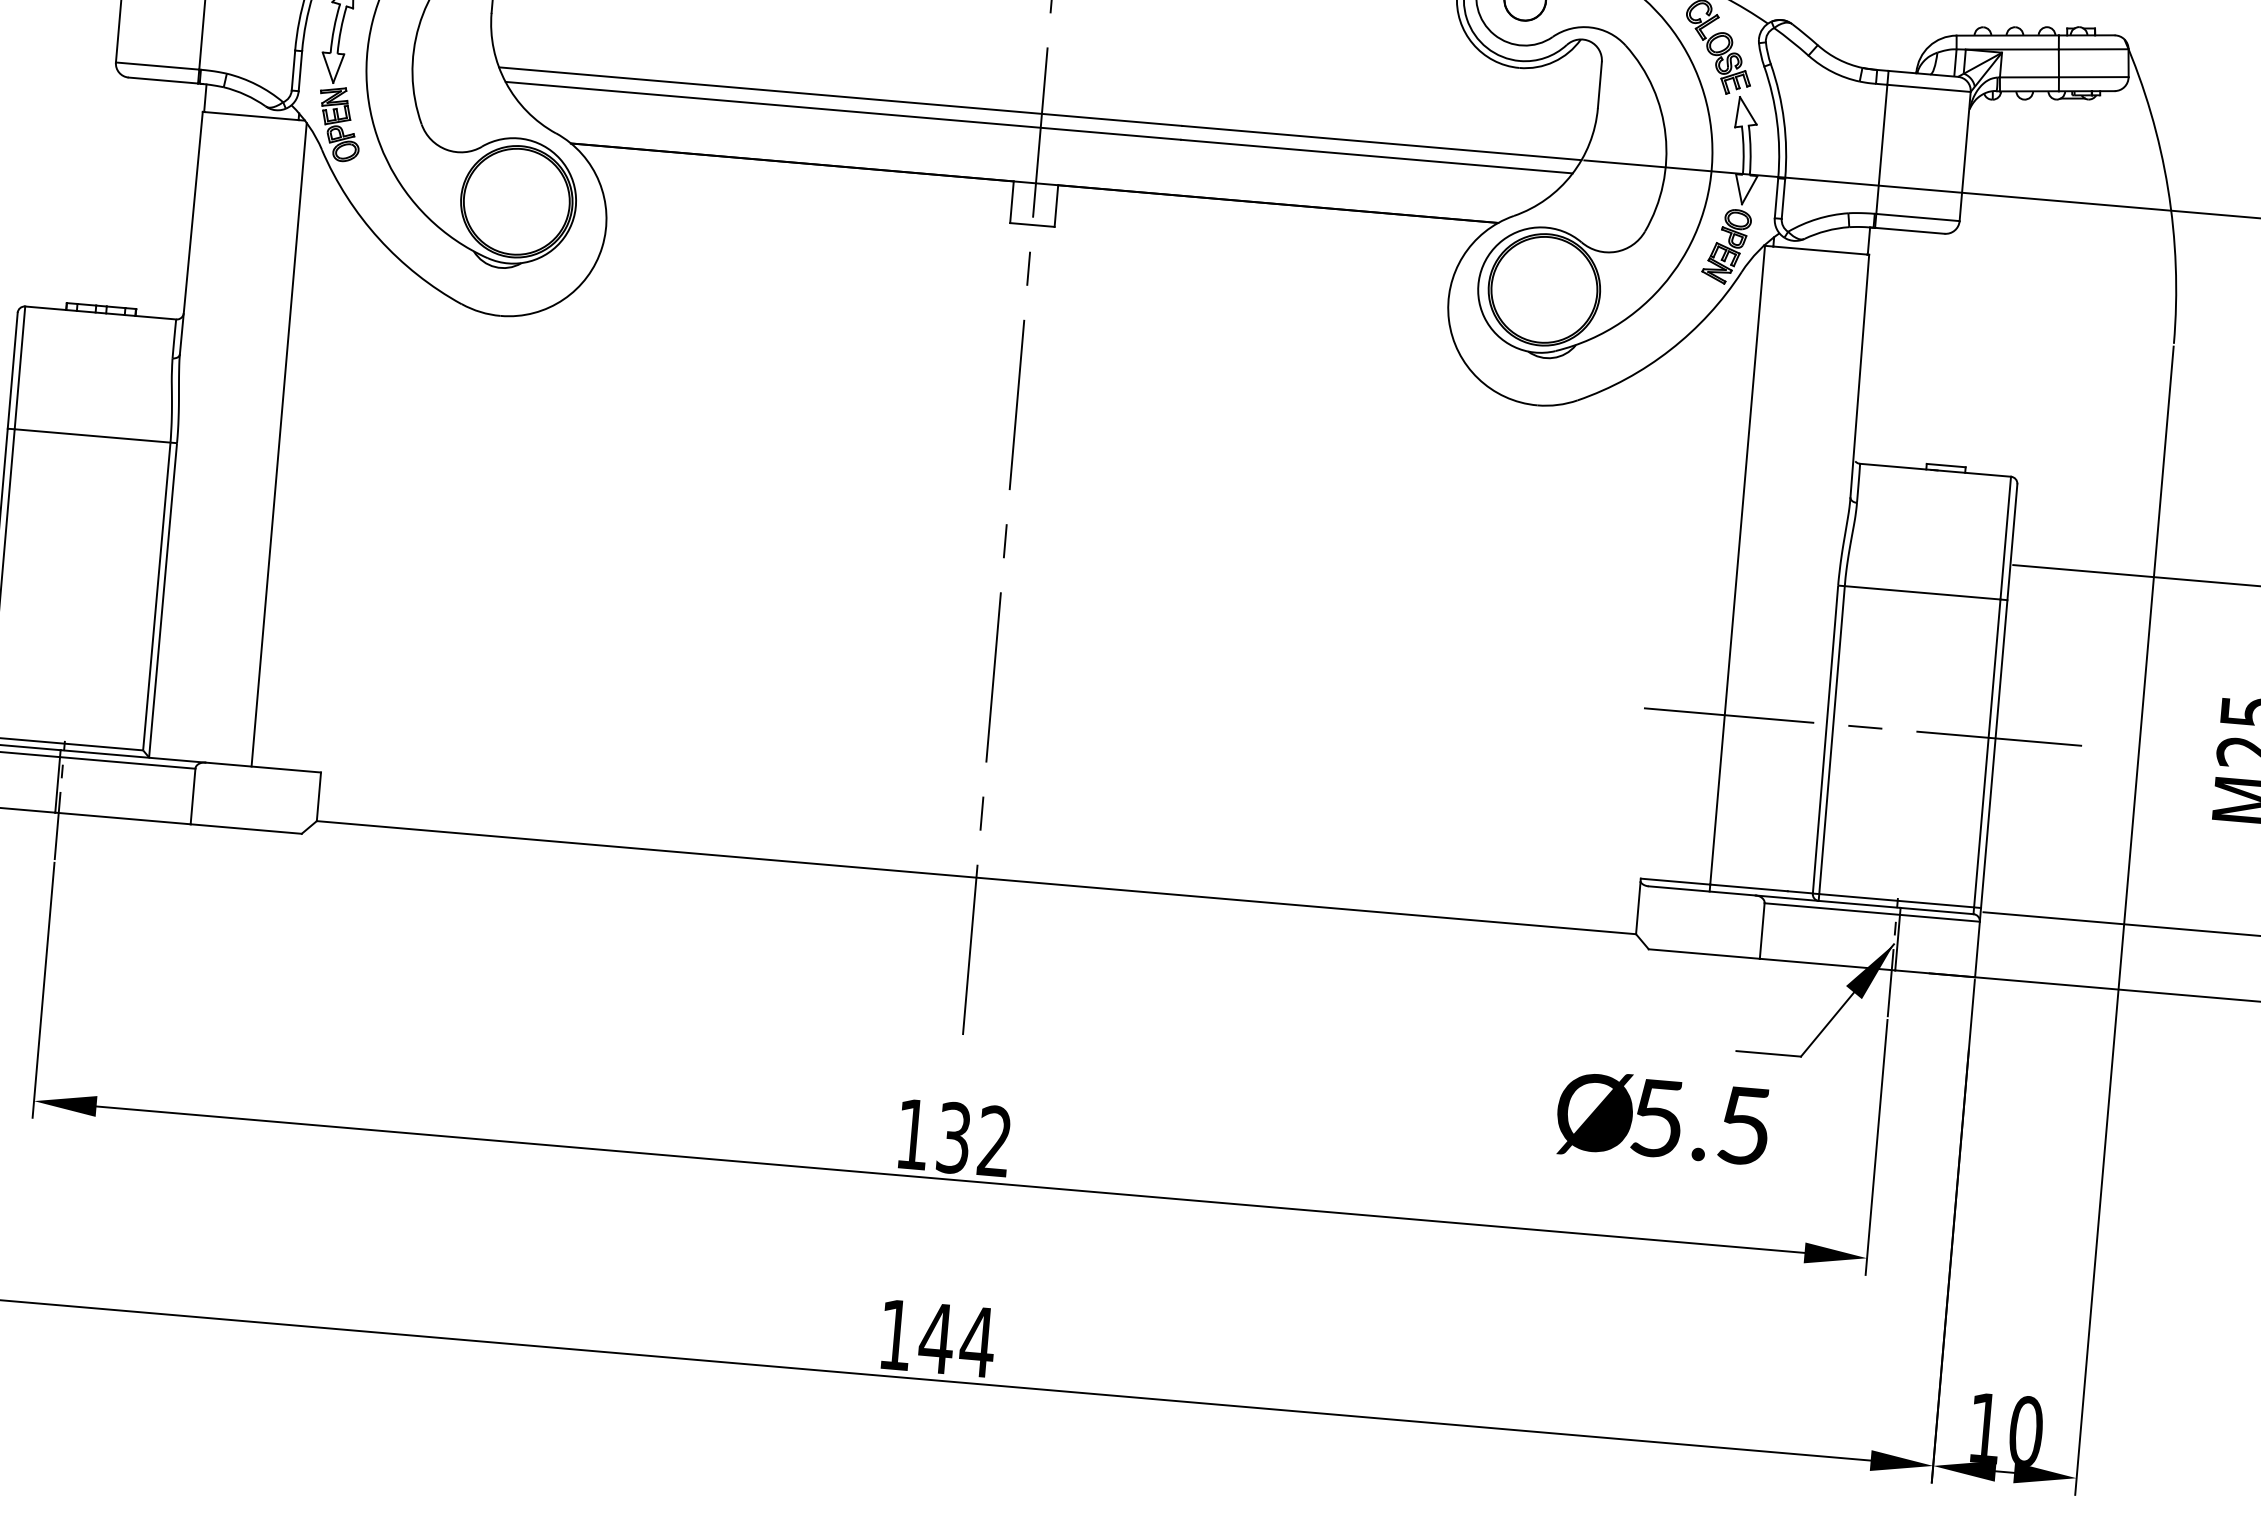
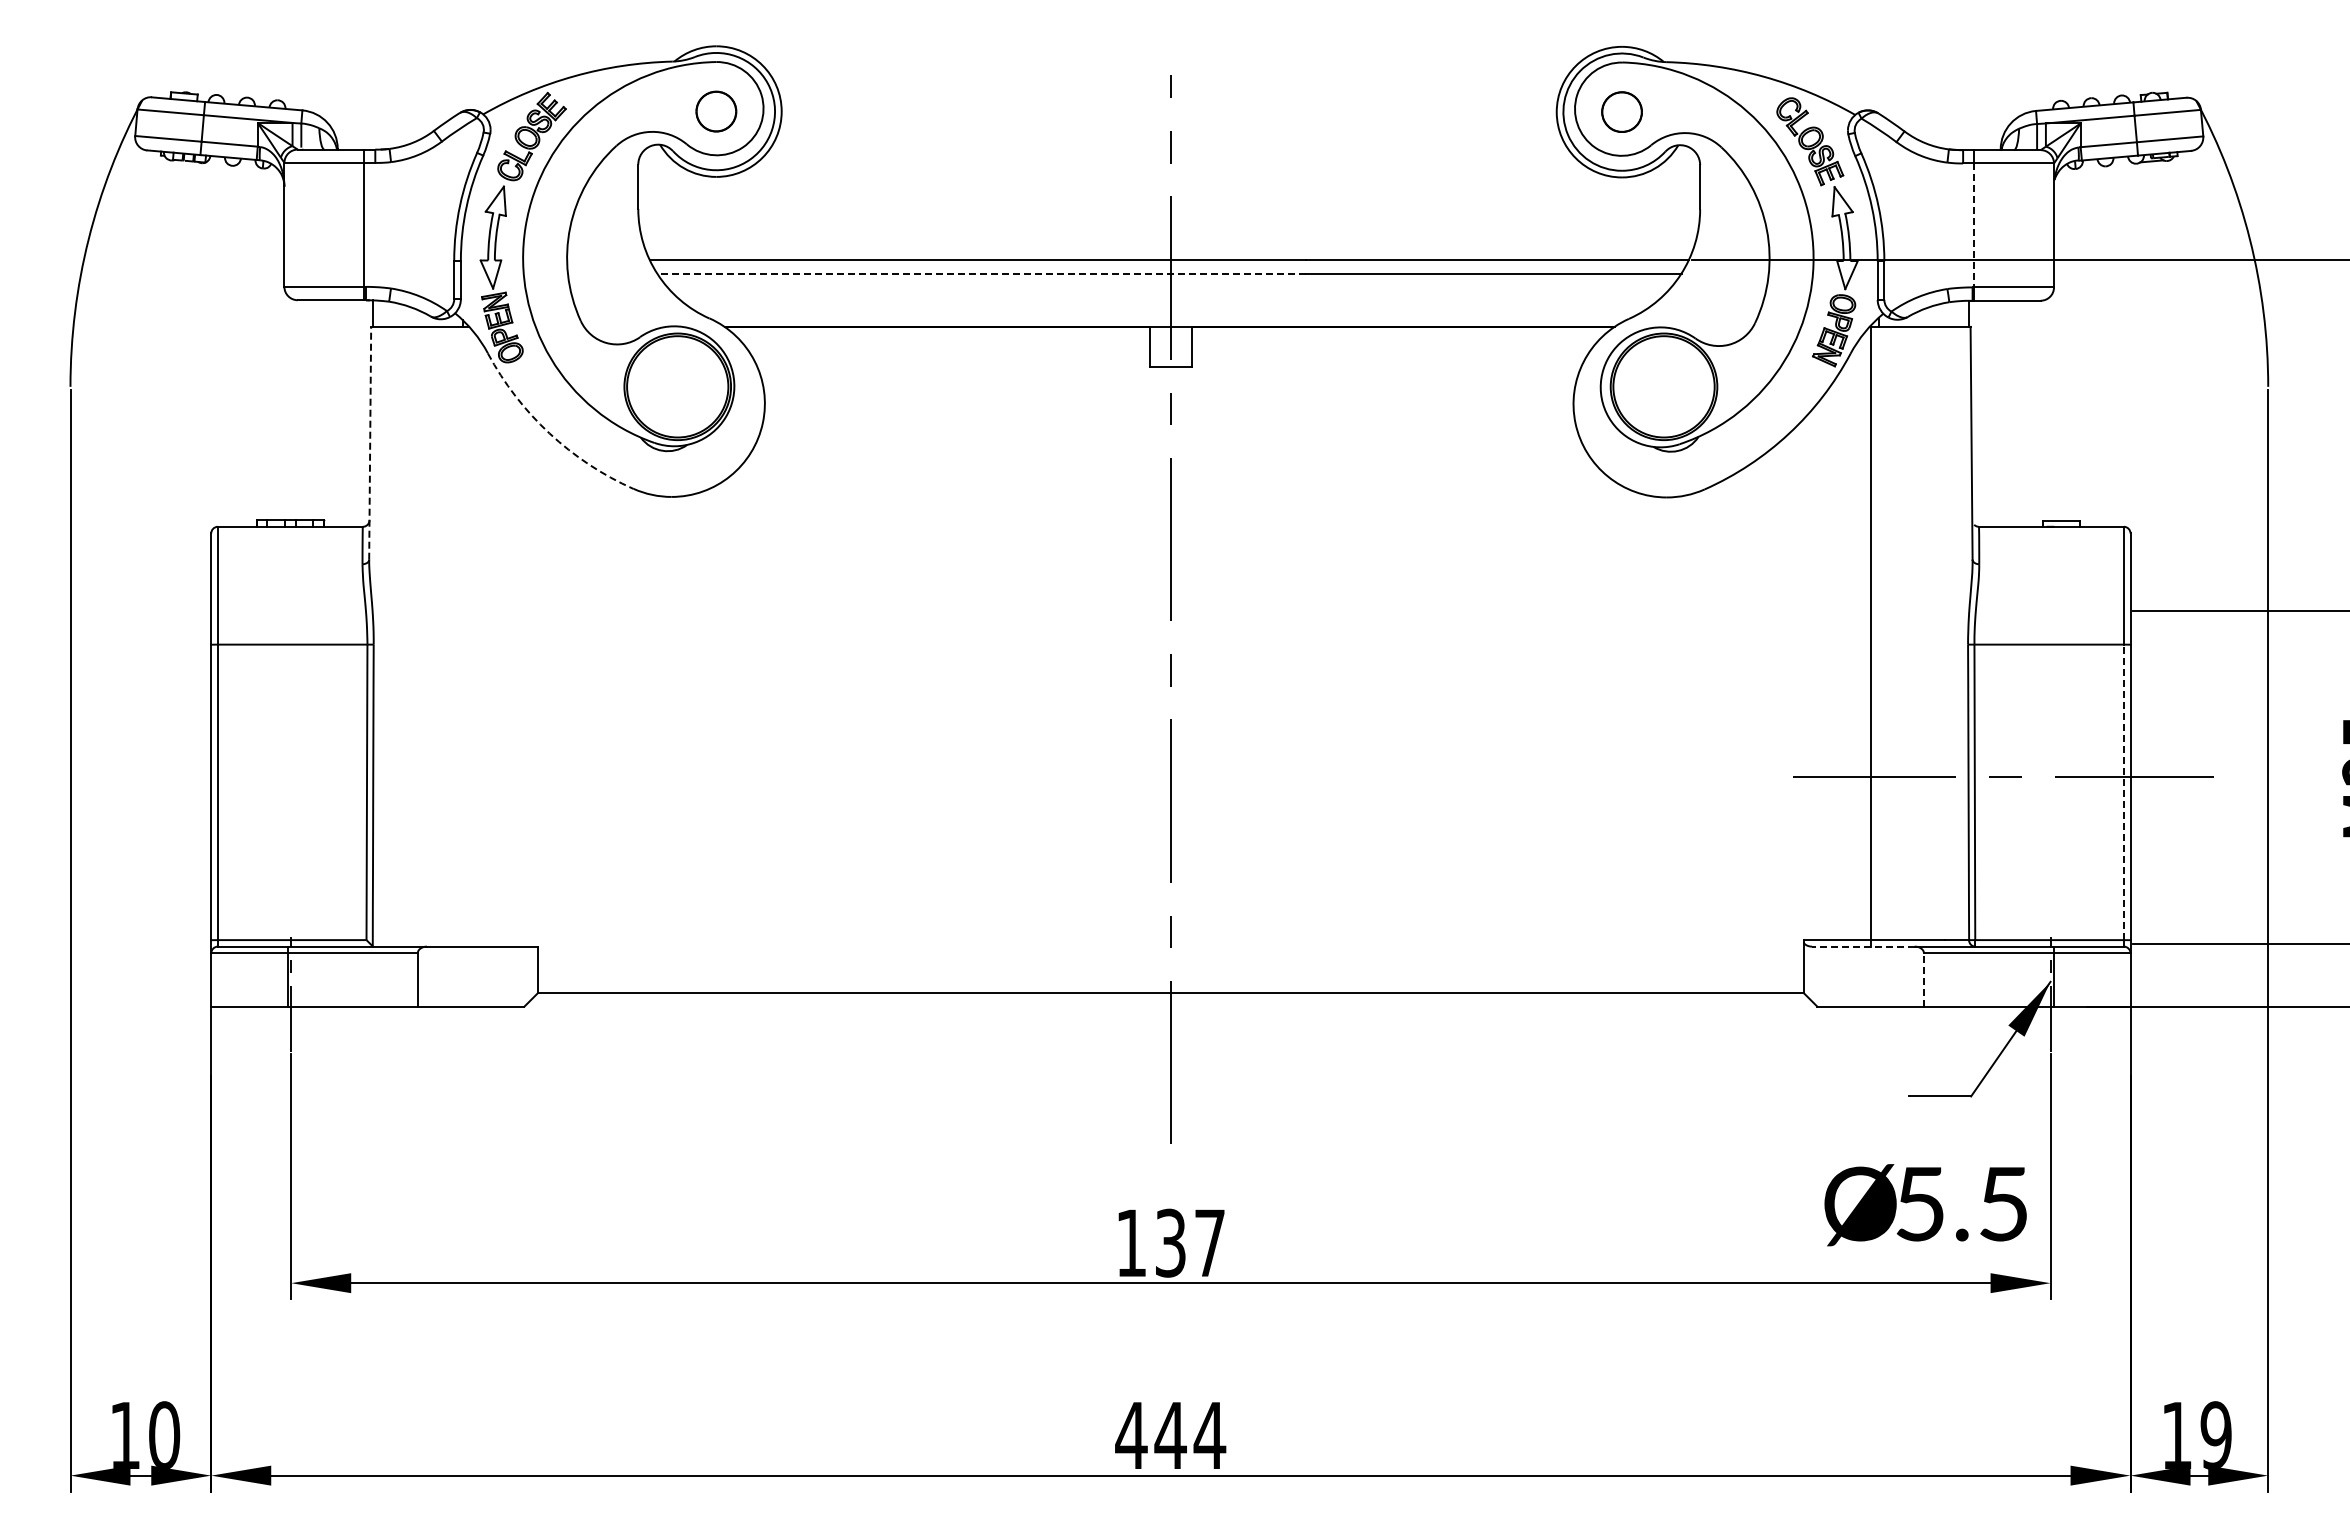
line: (842, 110) -> (980, 273), solid -> dashed
line: (1882, 149) -> (1974, 225), solid -> dashed
line: (191, 232) -> (370, 442), solid -> dashed
arc: (379, 238) -> (549, 433), solid -> dashed
line: (279, 444) -> (471, 637), removed
line: (1986, 753) -> (2123, 792), solid -> dashed
line: (1701, 890) -> (1862, 946), solid -> dashed
line: (1761, 930) -> (1923, 979), solid -> dashed
text: (1662, 1120) -> (1925, 1205), moved
text: (994, 1140) -> (1209, 1242), 132 -> 137
text: (895, 1334) -> (1131, 1435), 144 -> 444
text: (2025, 1431) -> (2215, 1435), 10 -> 19

